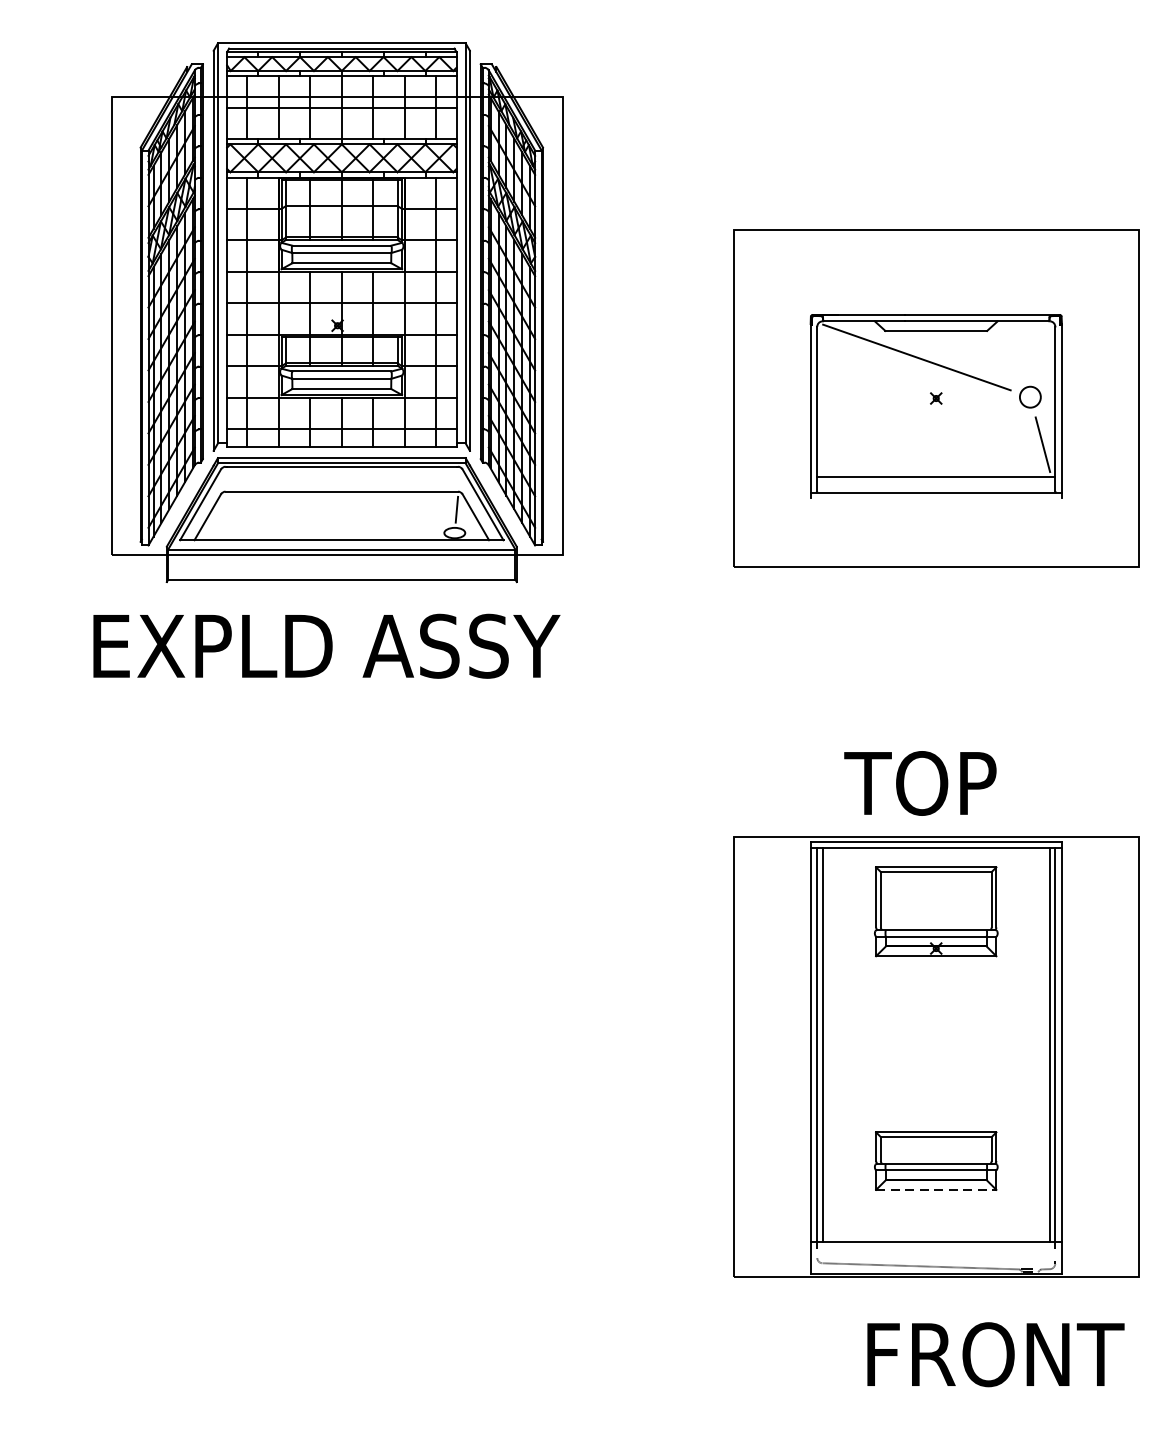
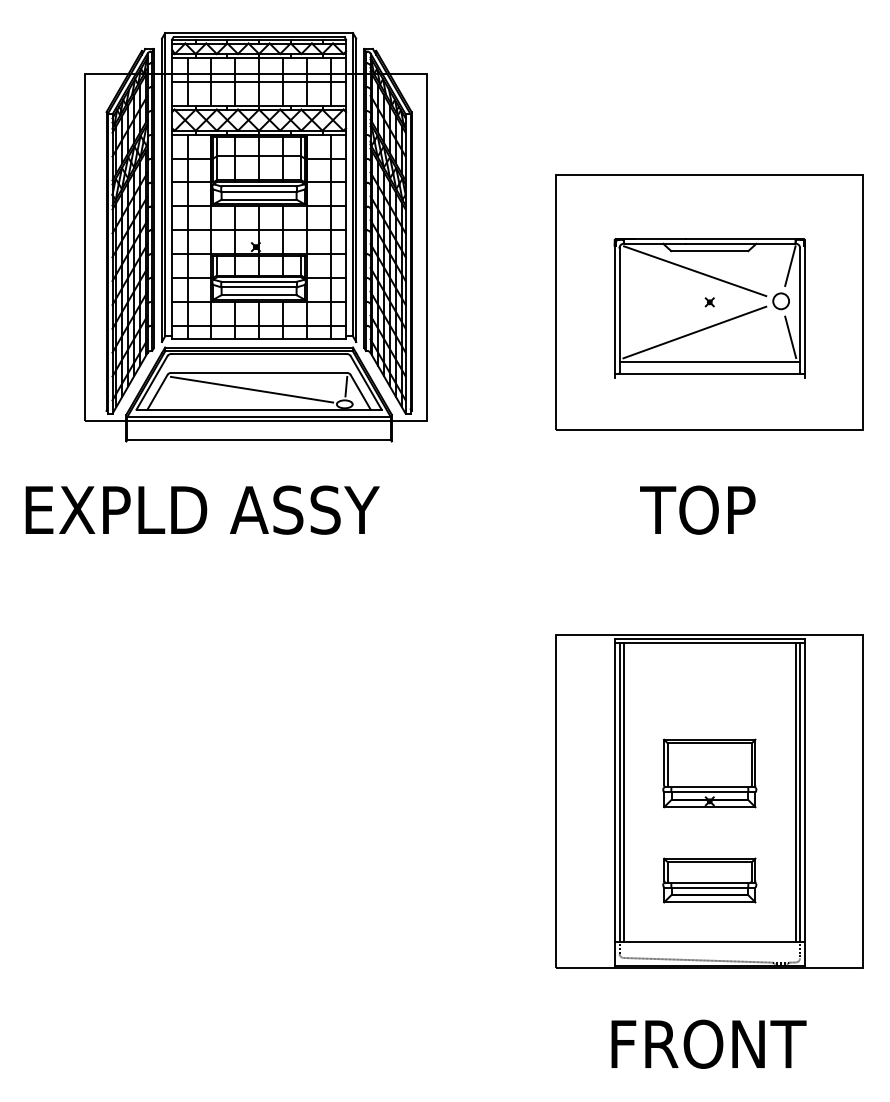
line: (1042, 351) -> (790, 266), added
line: (916, 438) -> (694, 332), added
line: (331, 513) -> (251, 389), added
text: (326, 645) -> (202, 509), moved
text: (920, 782) -> (697, 509), moved
part: (935, 911) -> (709, 773), moved
line: (935, 1190) -> (709, 902), dashed -> solid
text: (995, 1353) -> (708, 1043), moved

